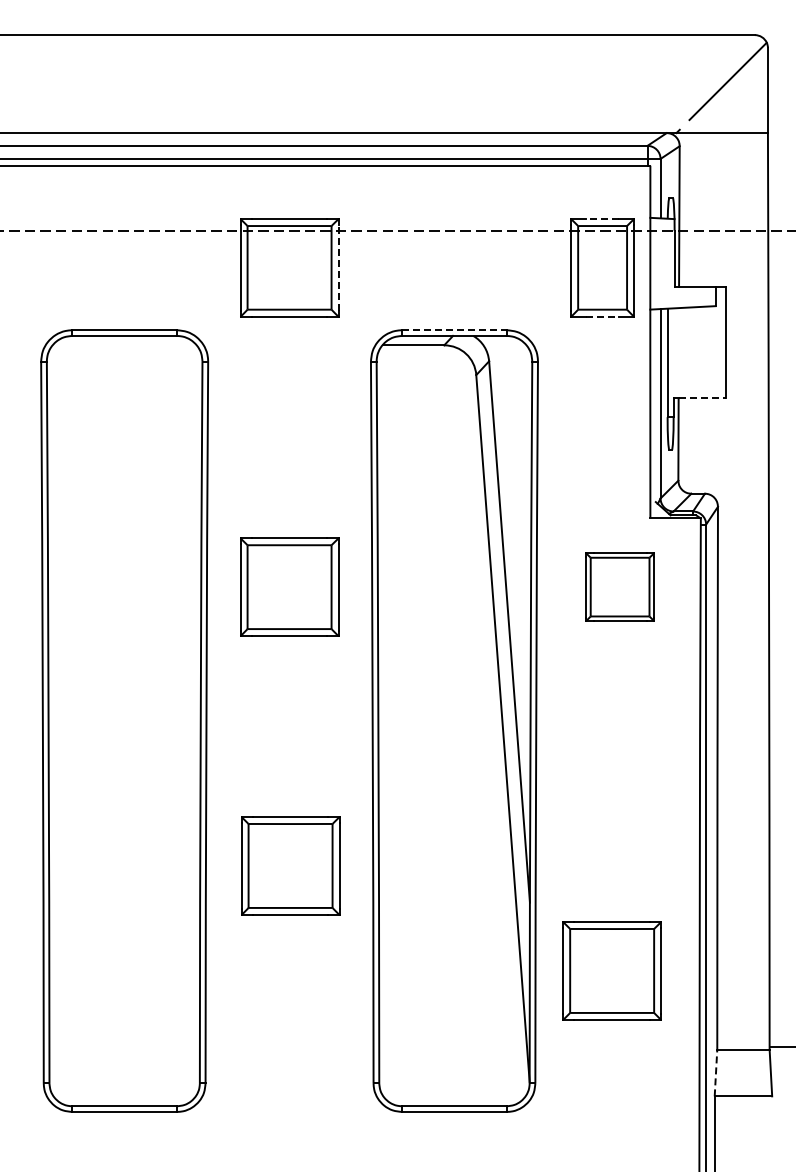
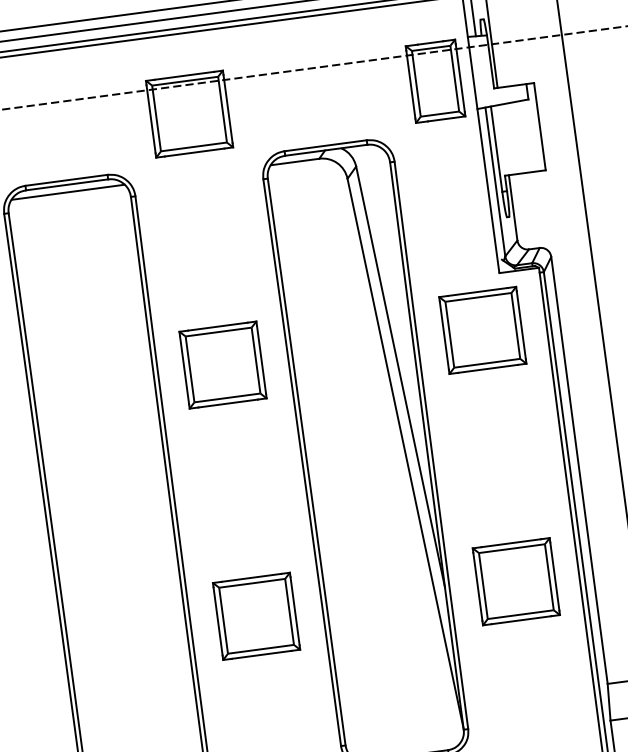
line: (602, 219) -> (430, 43), dashed -> solid
line: (338, 267) -> (227, 108), dashed -> solid
line: (603, 316) -> (441, 119), dashed -> solid
line: (454, 330) -> (325, 146), dashed -> solid
line: (124, 345) -> (67, 192), added
line: (702, 397) -> (527, 172), dashed -> solid
part: (619, 586) -> (482, 329), size x1.43
part: (290, 865) -> (256, 615), moved
part: (611, 970) -> (515, 581), moved
line: (716, 1072) -> (609, 701), dashed -> solid

